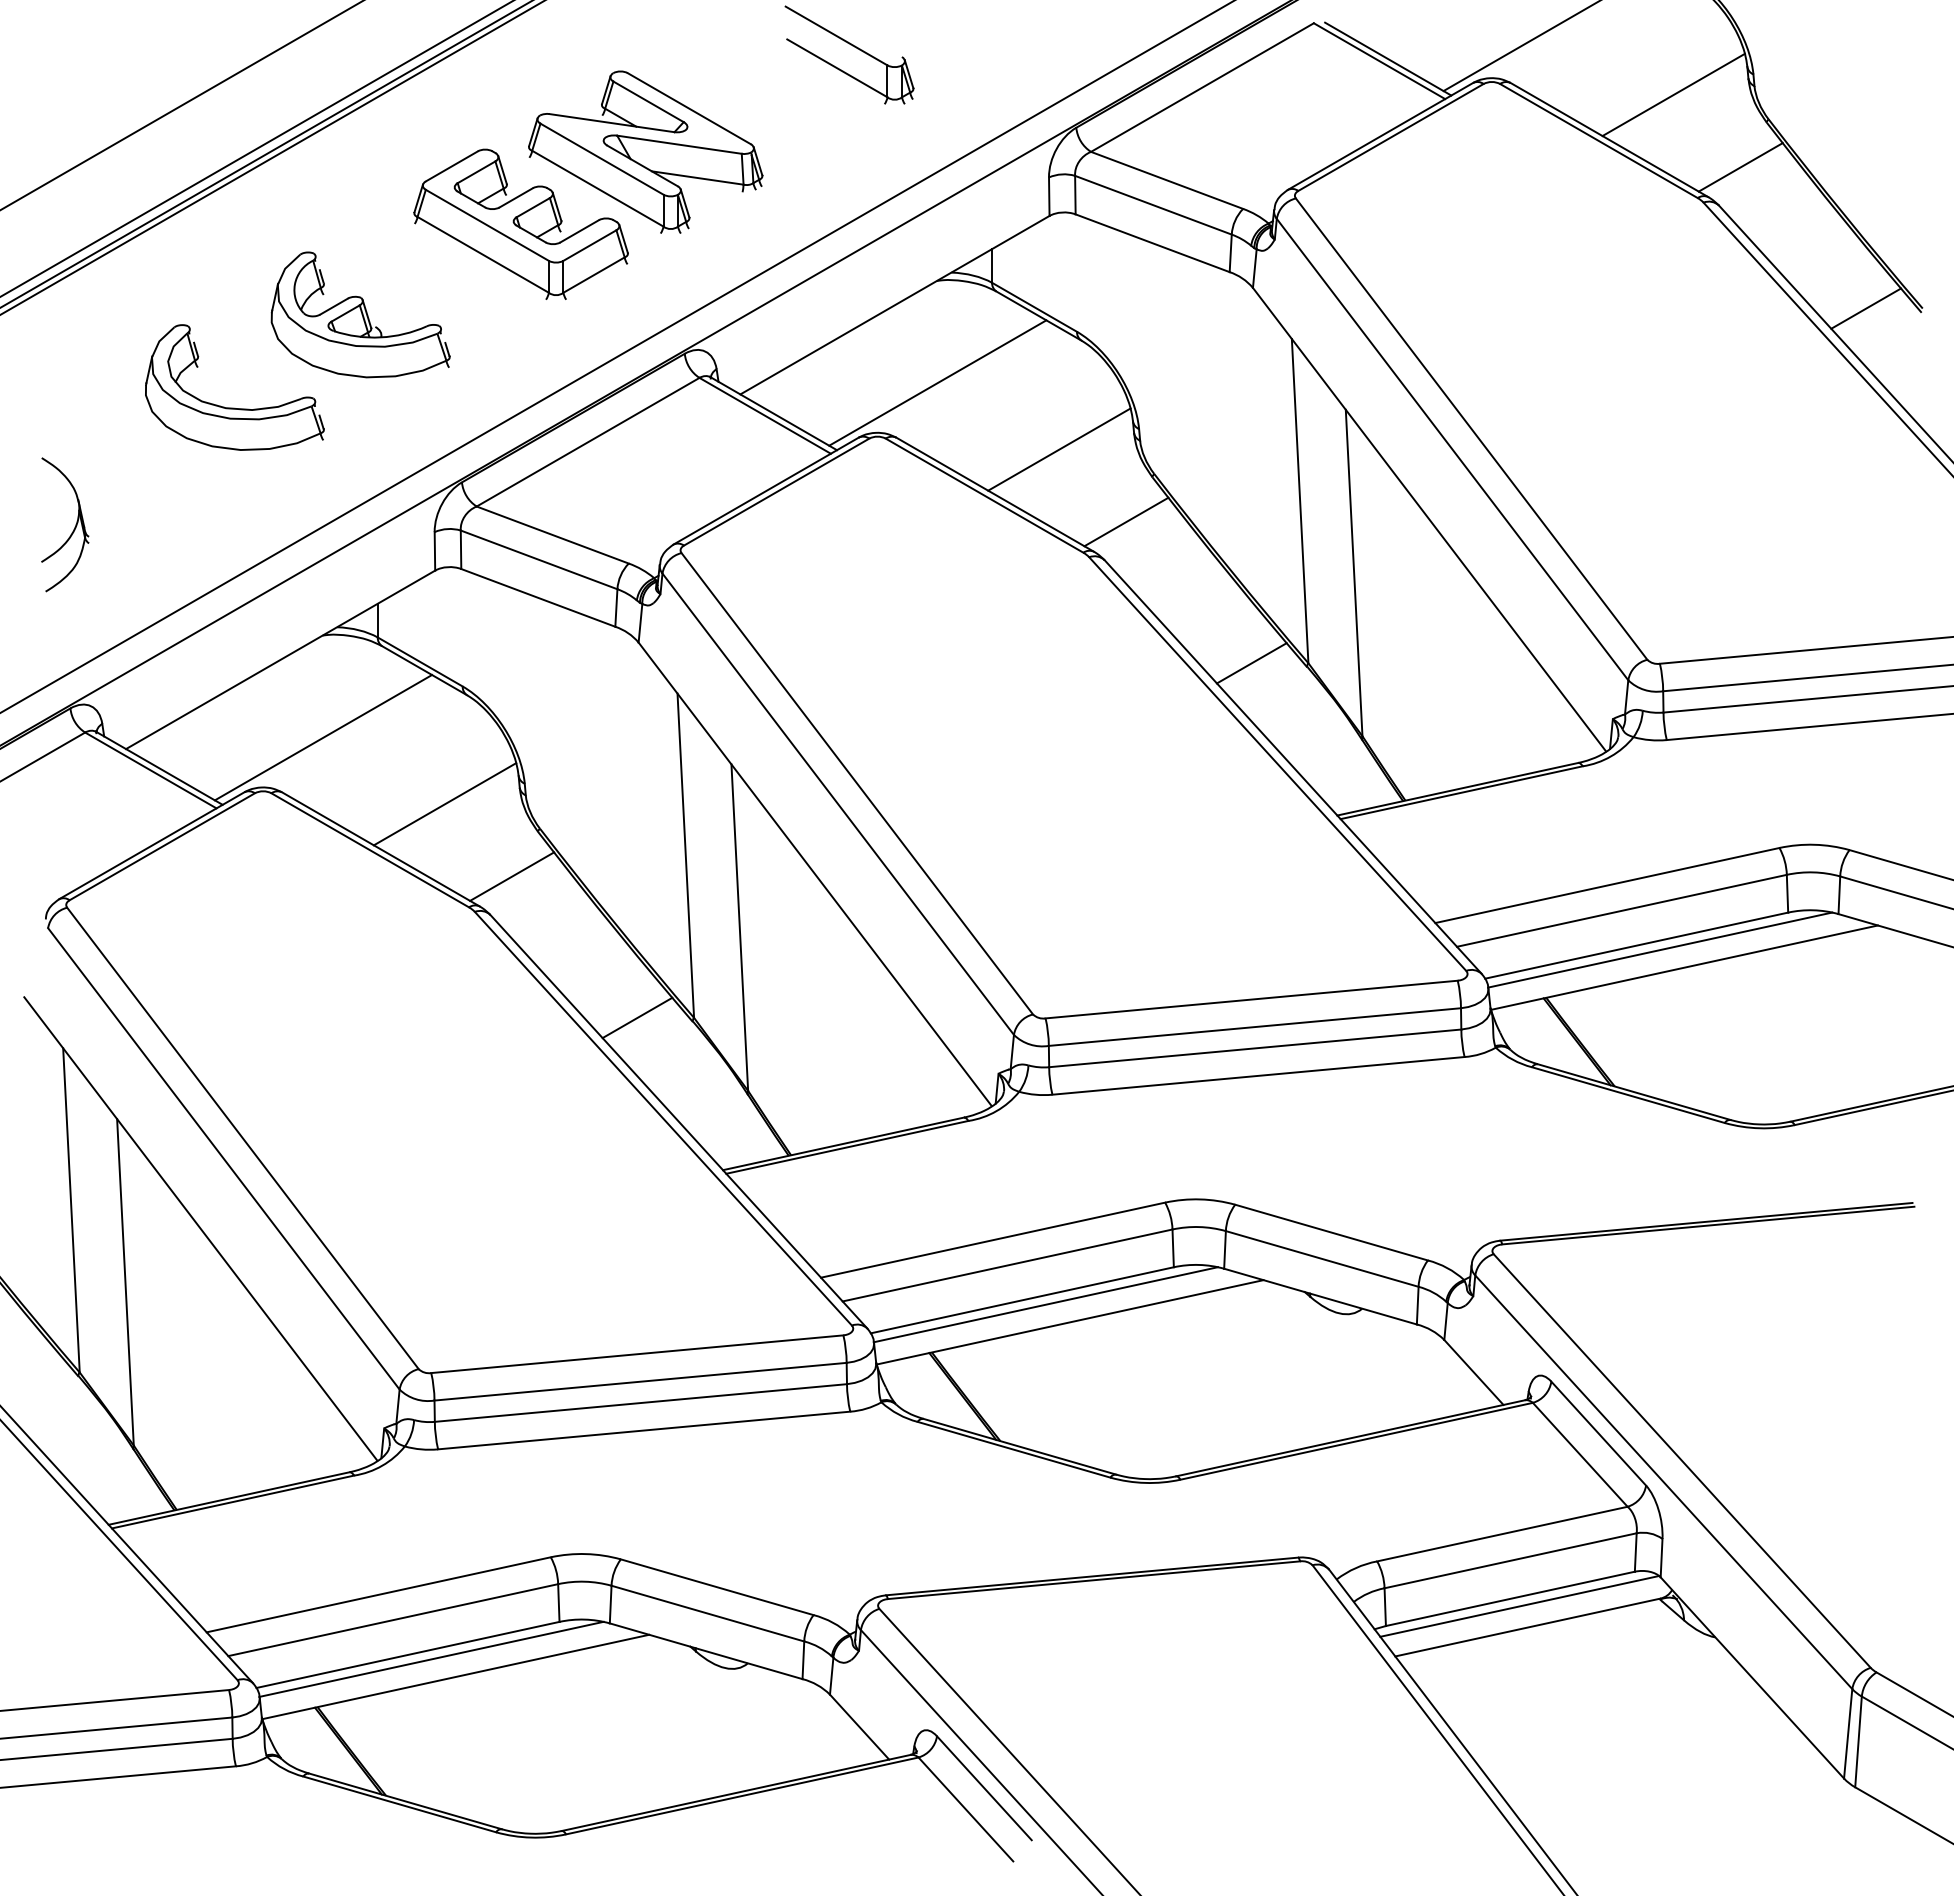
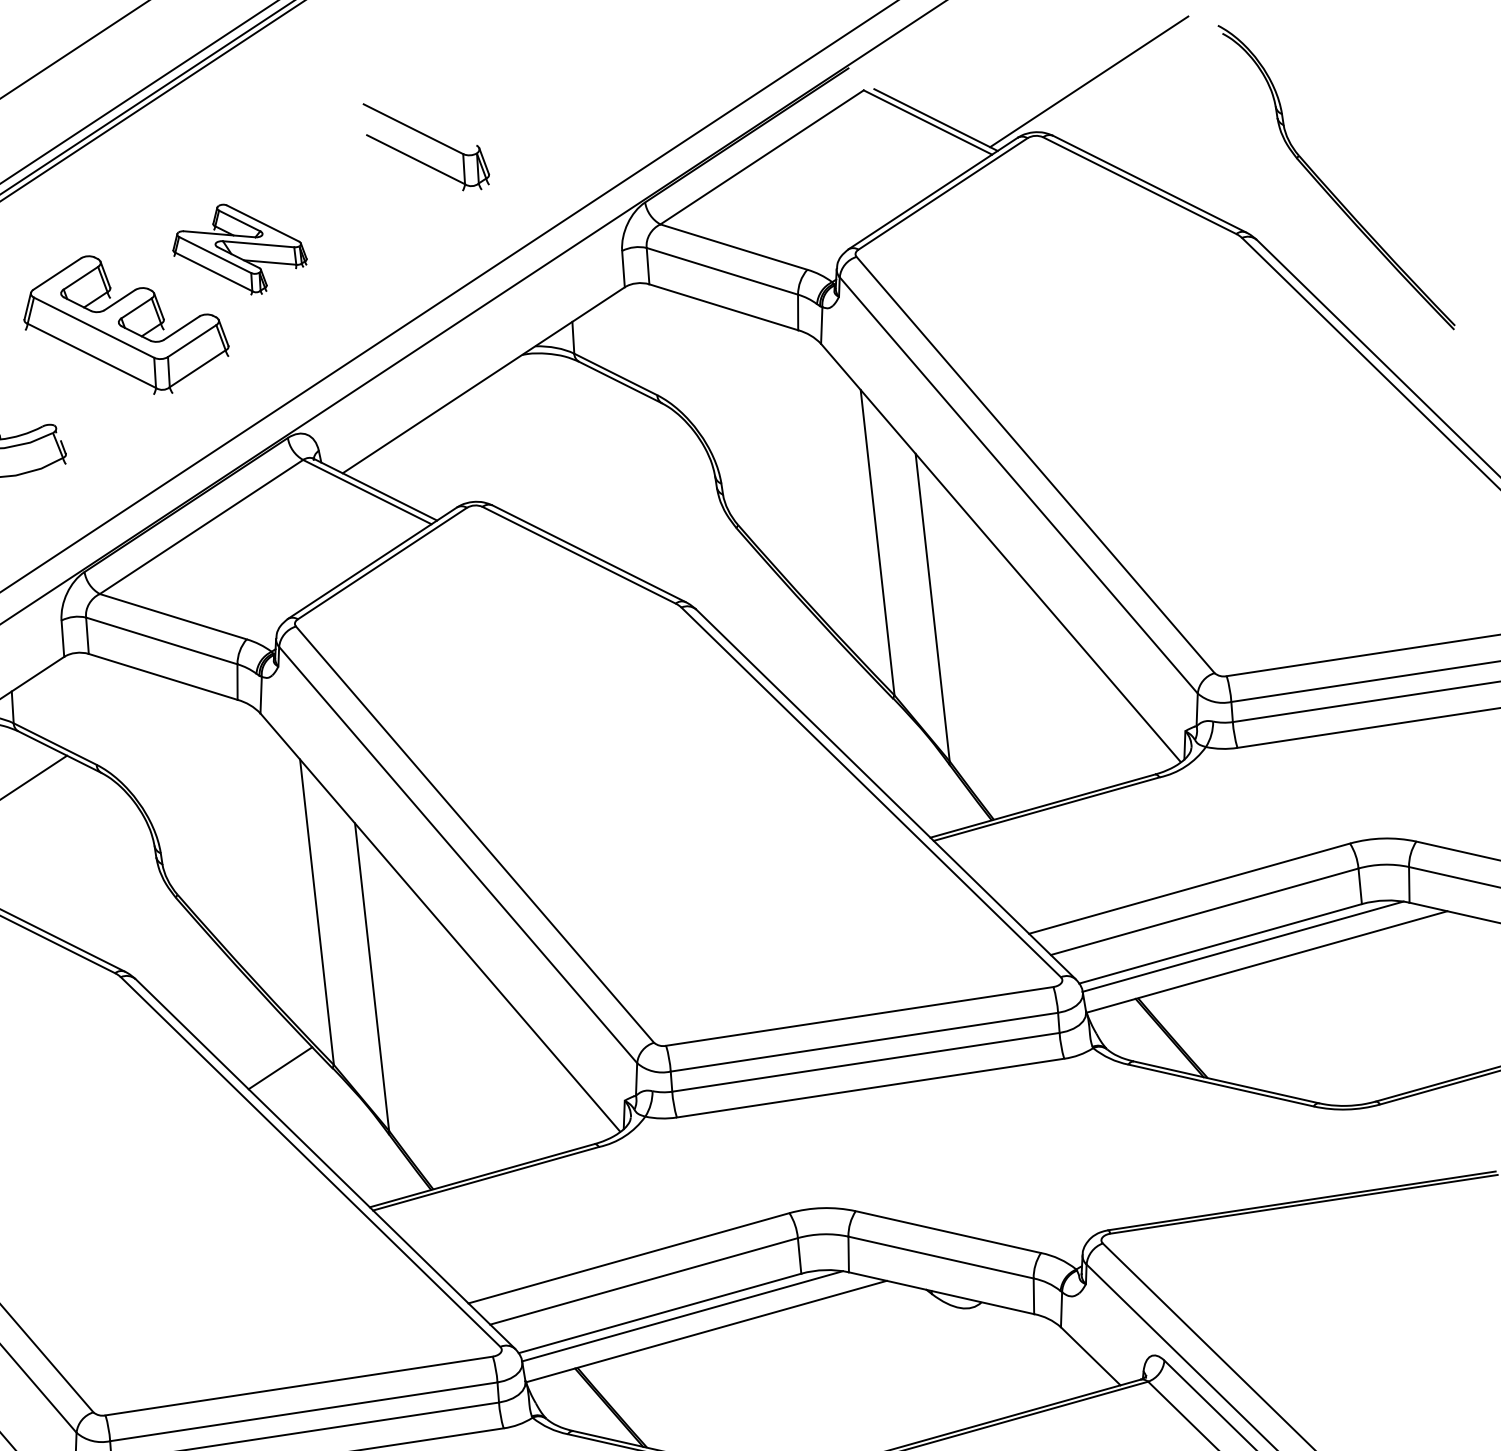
line: (1673, 94) -> (1207, 137), removed
part: (645, 151) -> (239, 249), size x0.6
line: (1740, 167) -> (1275, 202), removed
line: (1866, 308) -> (1401, 328), removed
line: (937, 382) -> (528, 450), removed
line: (1059, 449) -> (647, 507), removed
line: (1126, 521) -> (714, 571), removed
line: (1251, 663) -> (840, 698), removed
line: (444, 804) -> (86, 877), removed
line: (512, 876) -> (154, 941), removed

